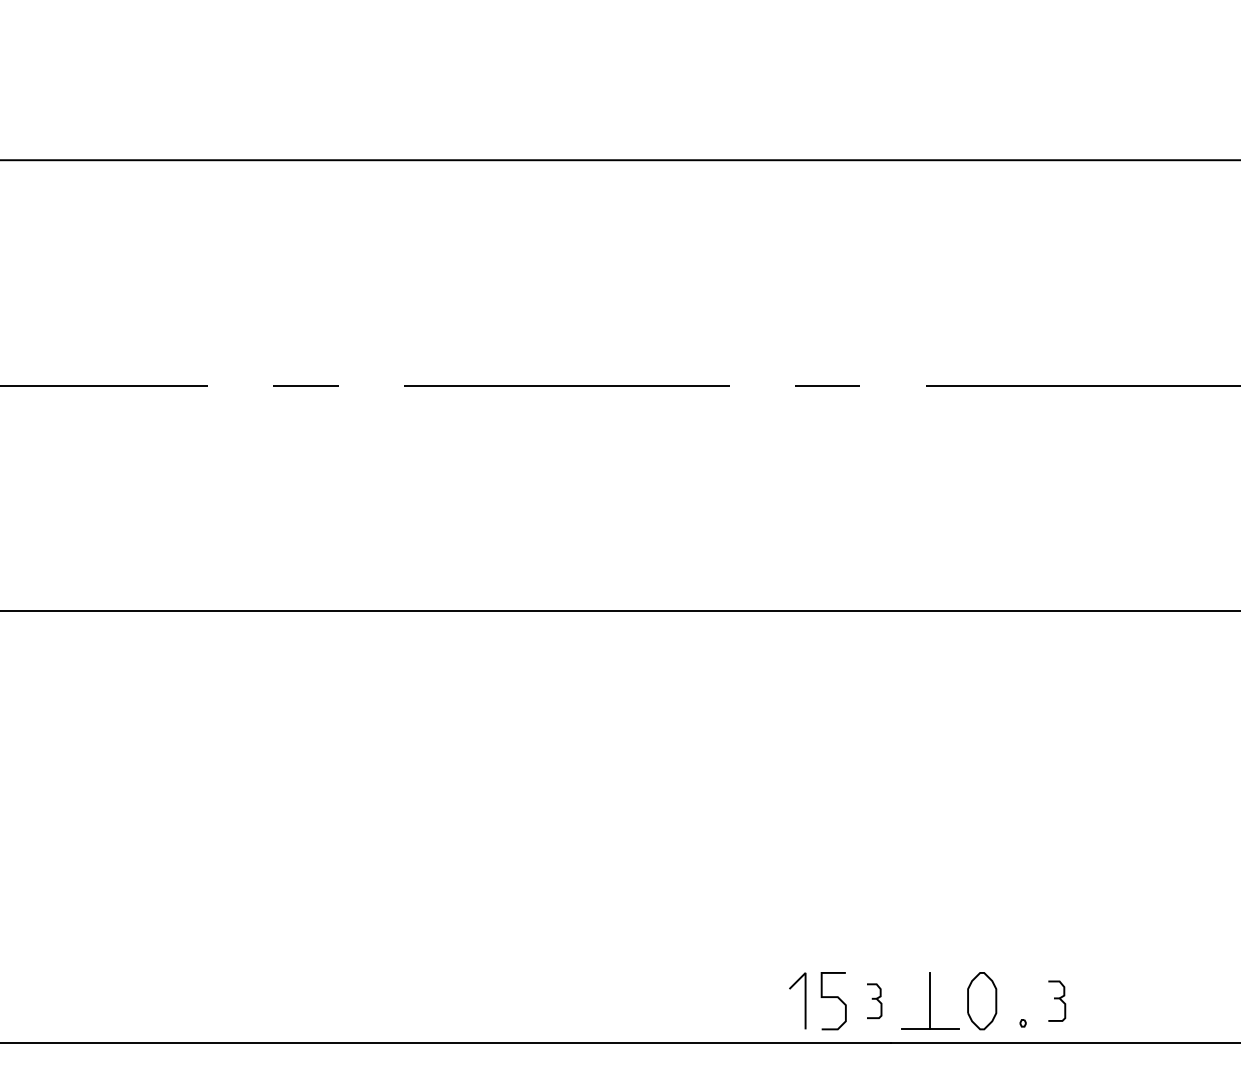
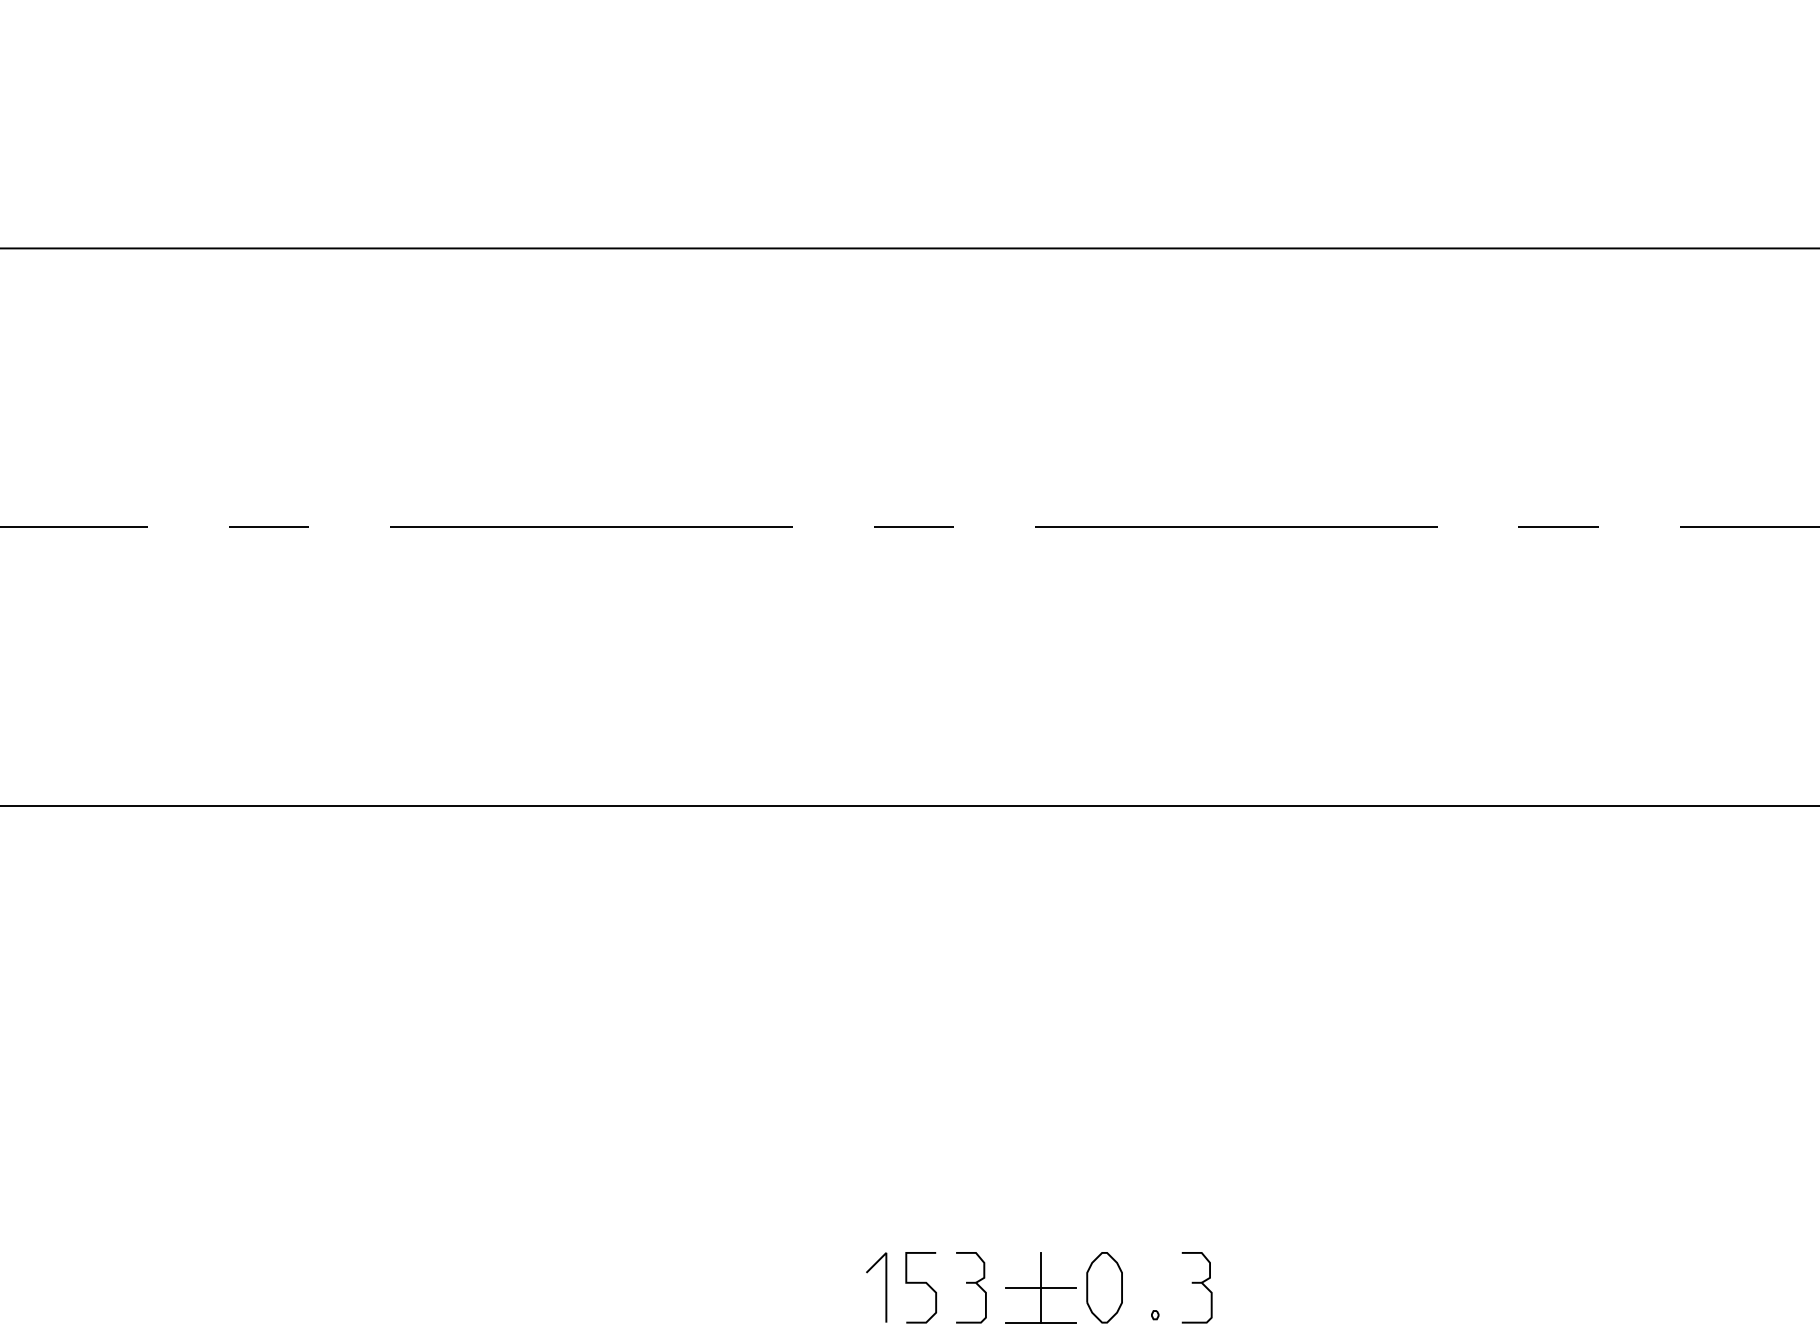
part: (874, 1000) -> (971, 1287), size x1.67
line: (930, 1000) -> (1040, 1287), added
part: (1056, 1000) -> (1196, 1287), size x1.43

